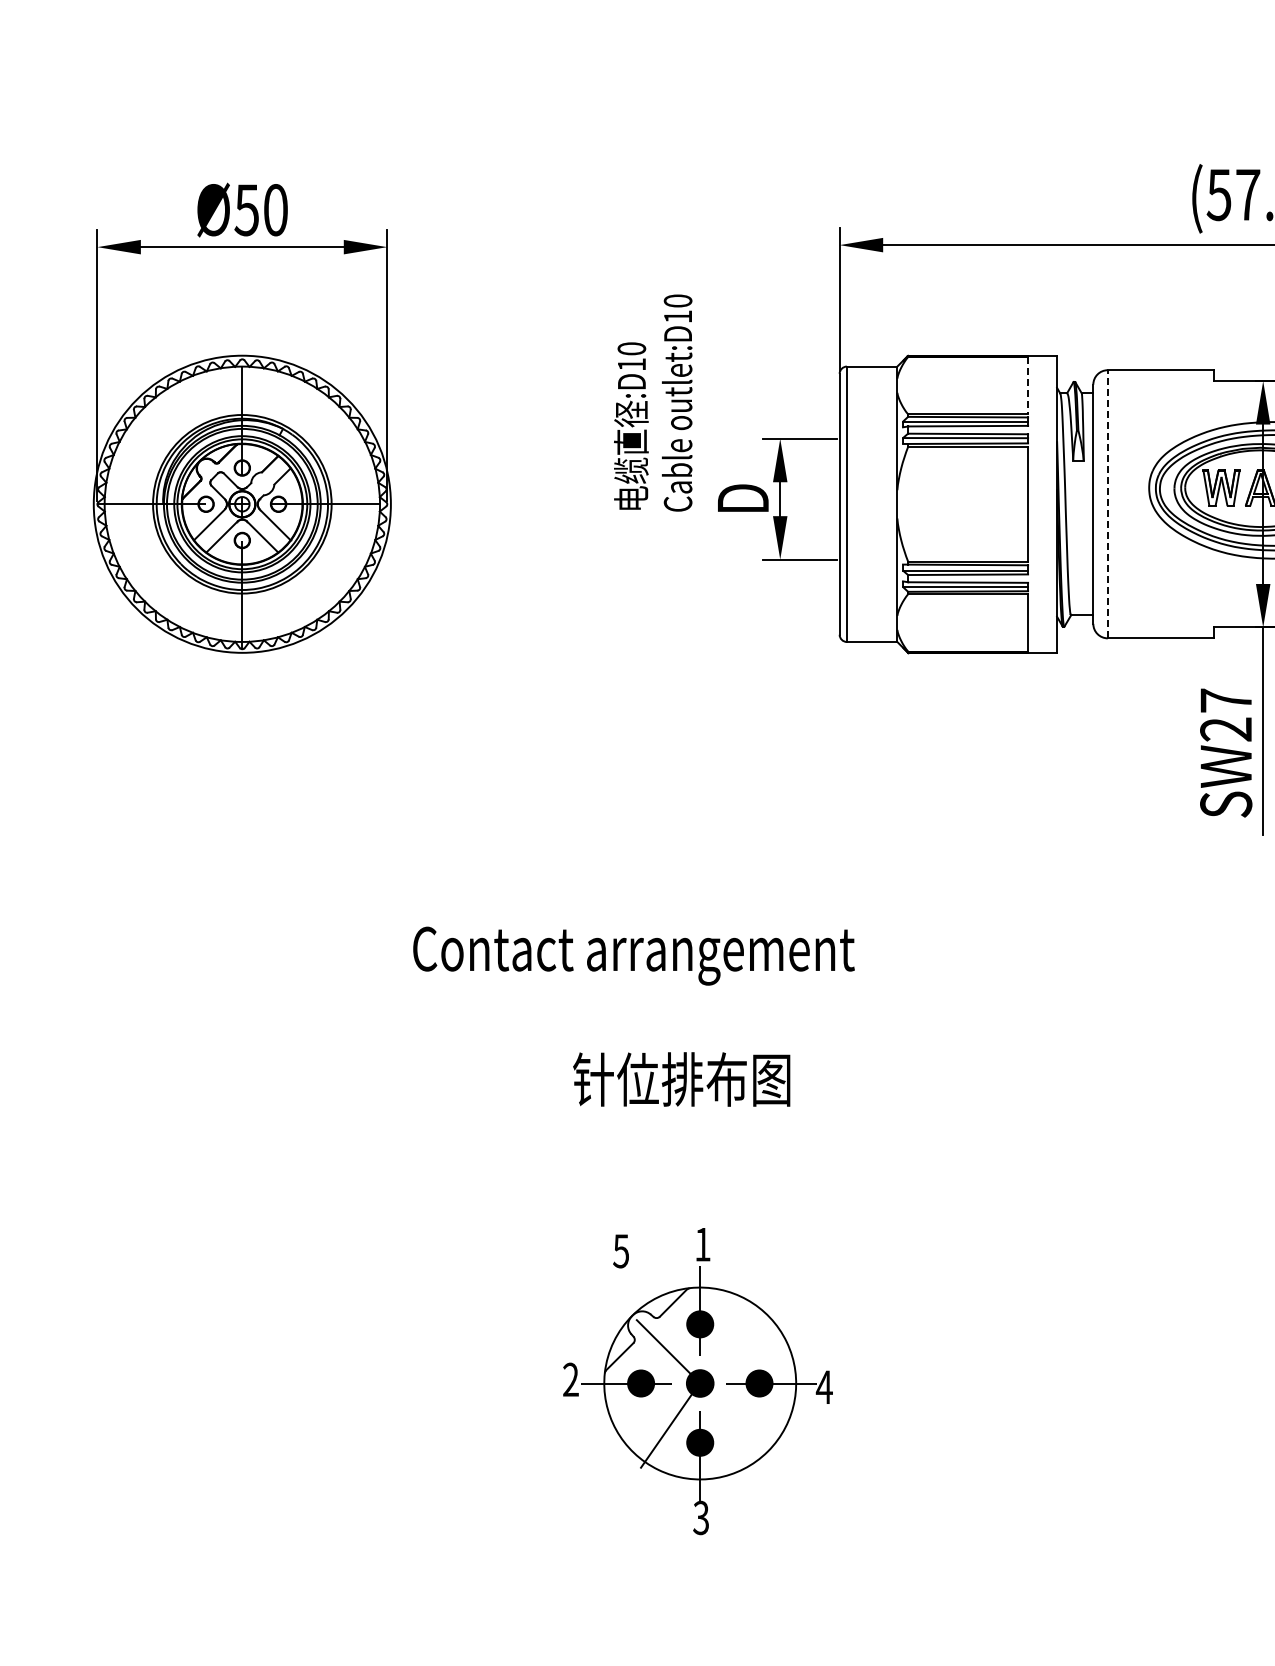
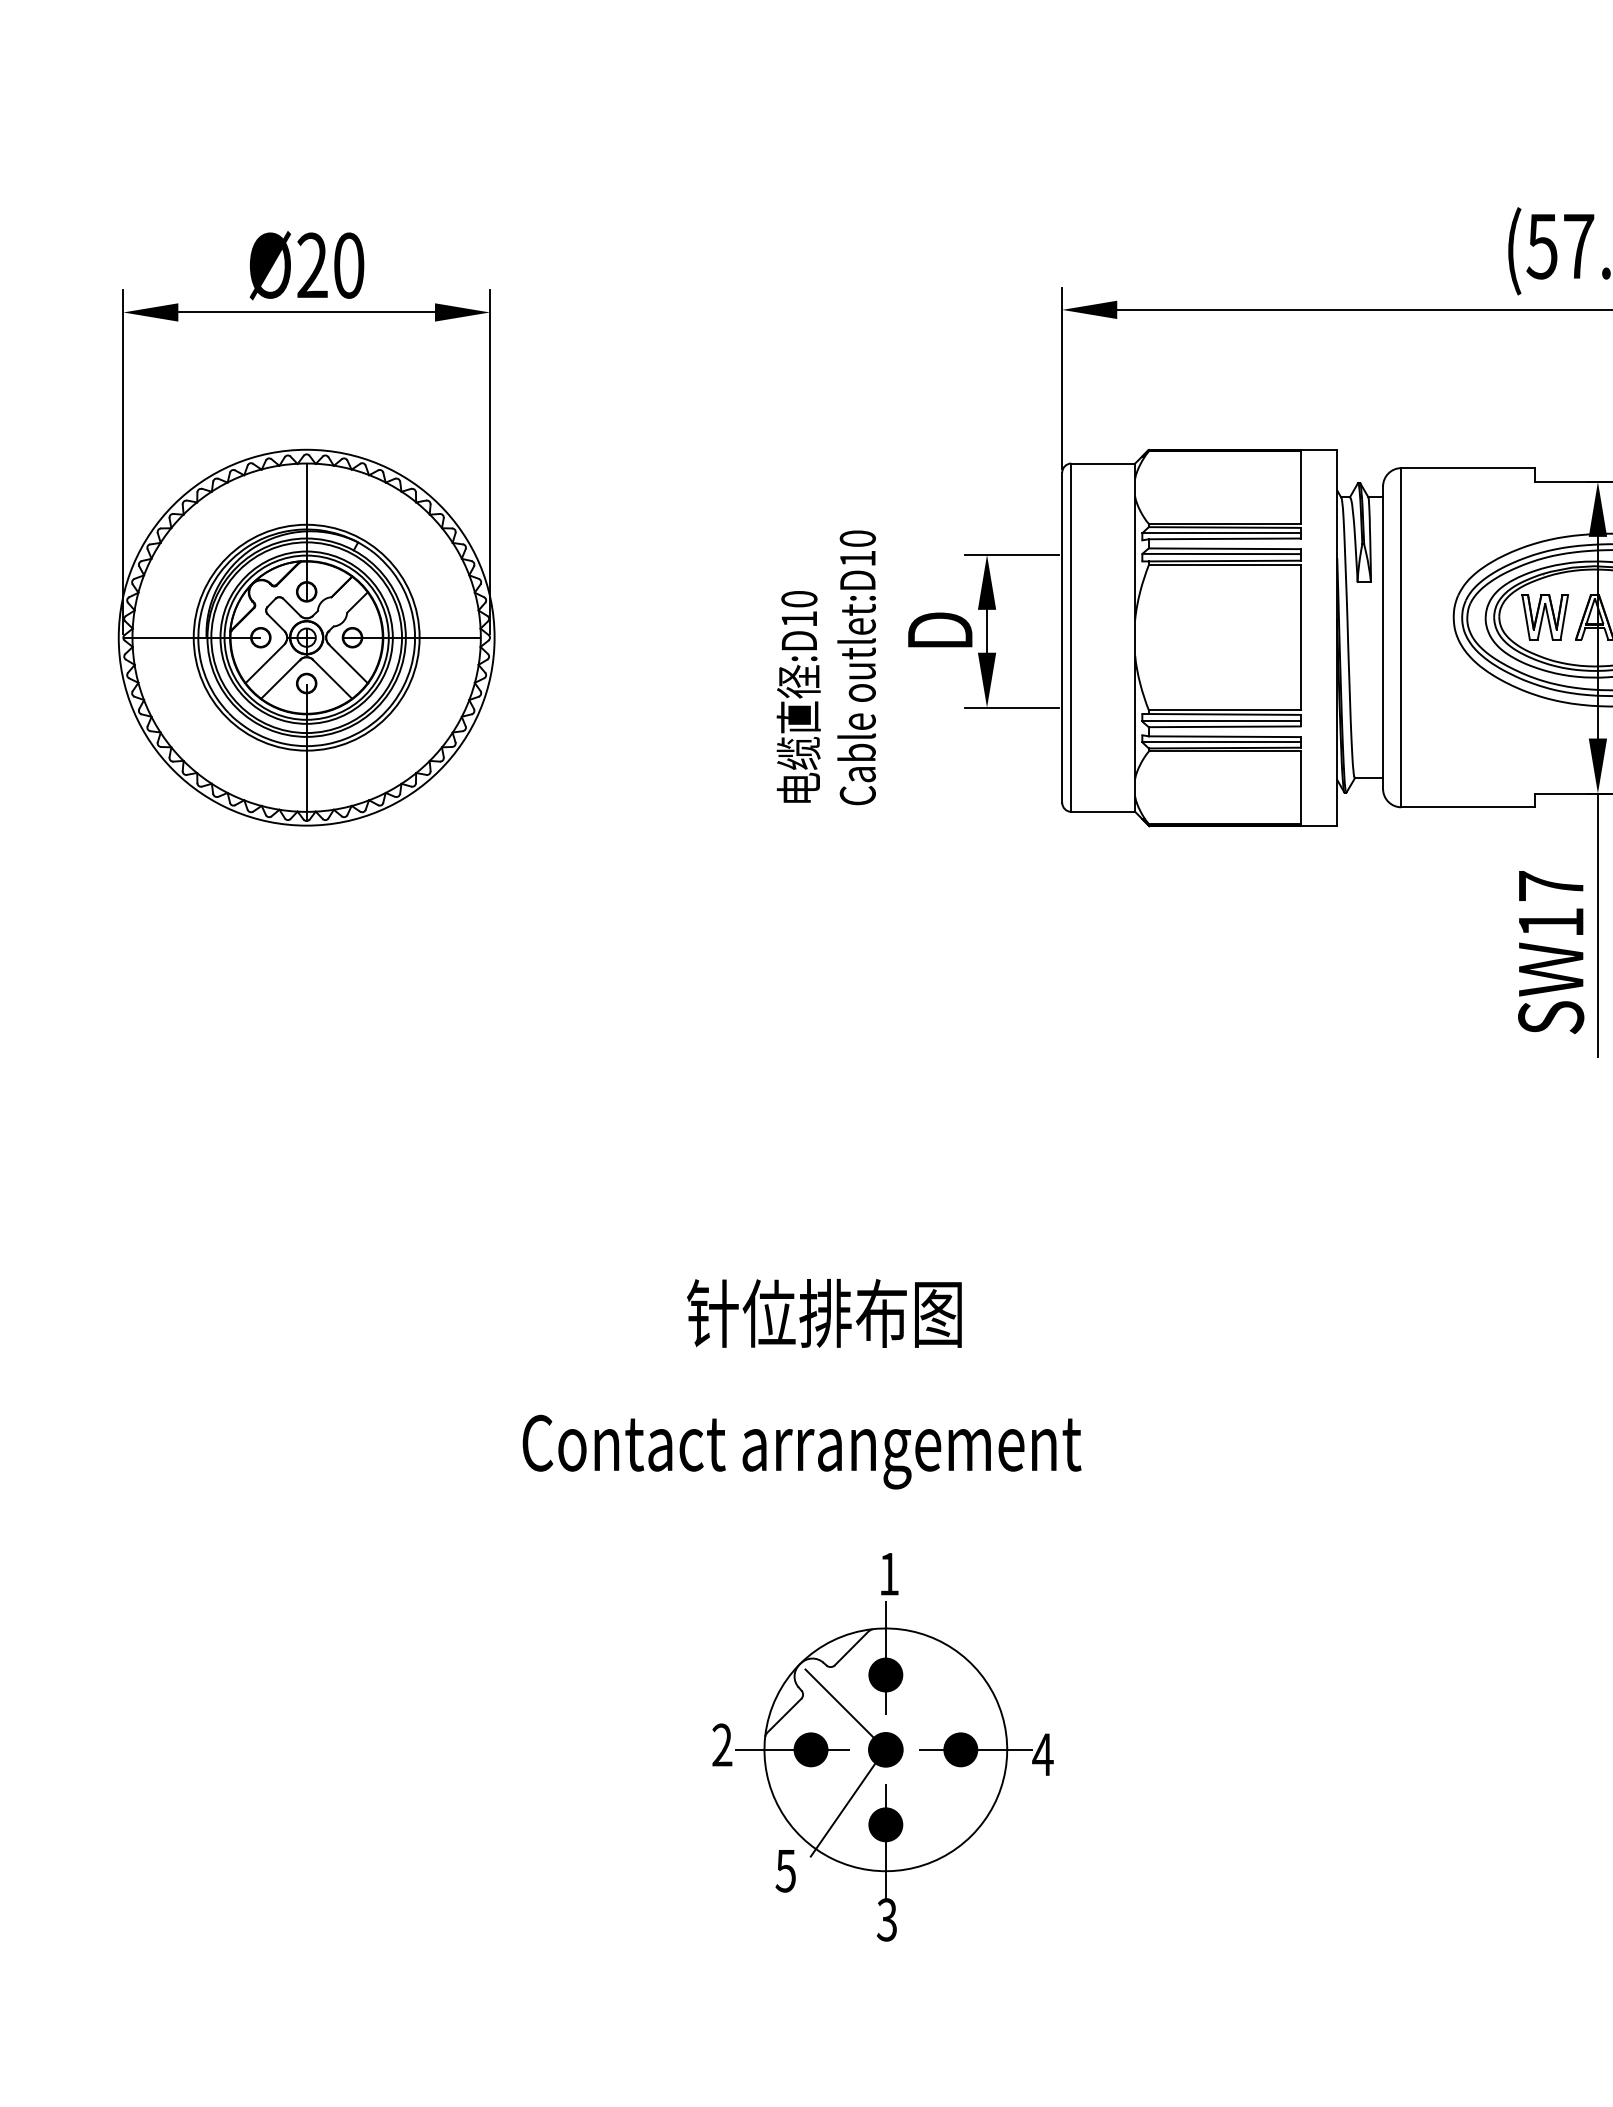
text: (246, 210) -> (311, 266), Ø50 -> Ø20
line: (1028, 385) -> (1301, 487), dashed -> solid
text: (653, 402) -> (826, 667), moved
line: (1107, 503) -> (1401, 636), dashed -> solid
text: (1225, 729) -> (1550, 922), SW27 -> SW17
text: (633, 955) -> (801, 1451), moved
text: (681, 1079) -> (824, 1313), moved
text: (620, 1251) -> (784, 1871), moved

